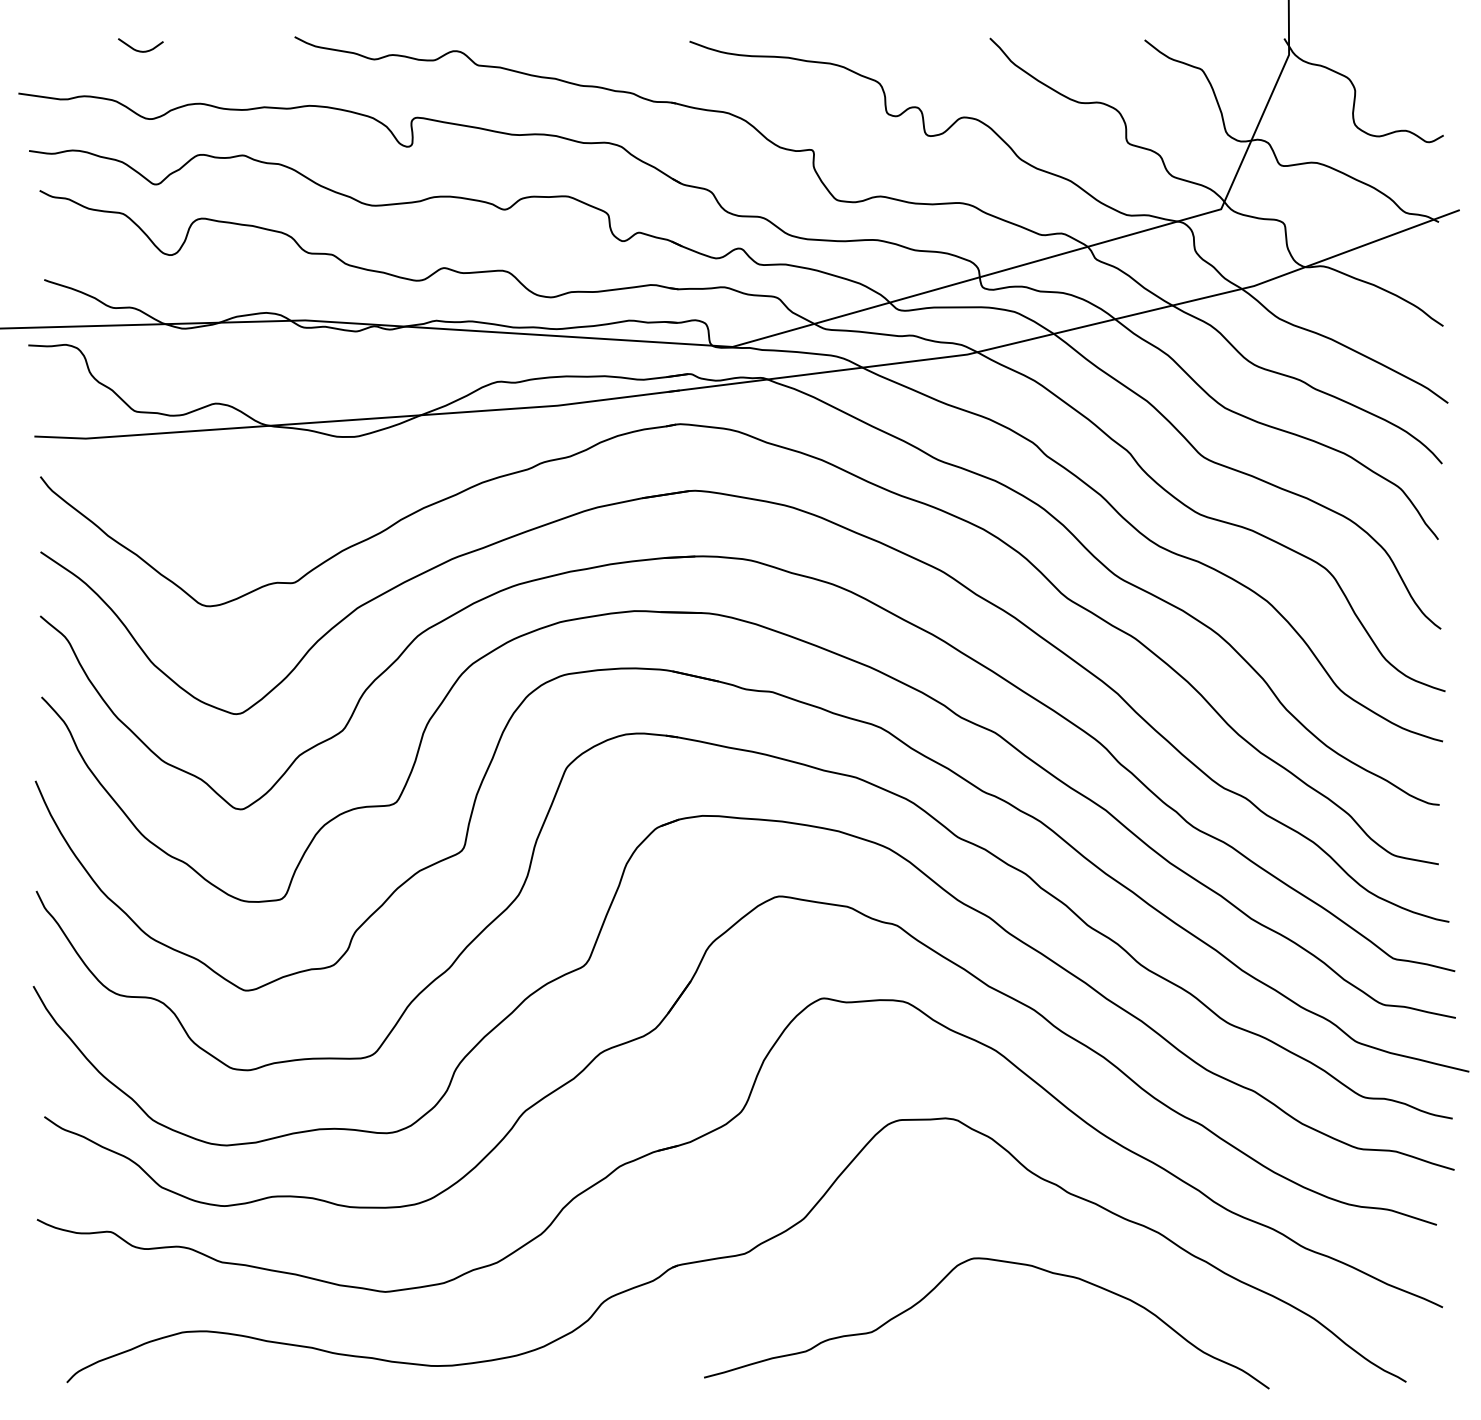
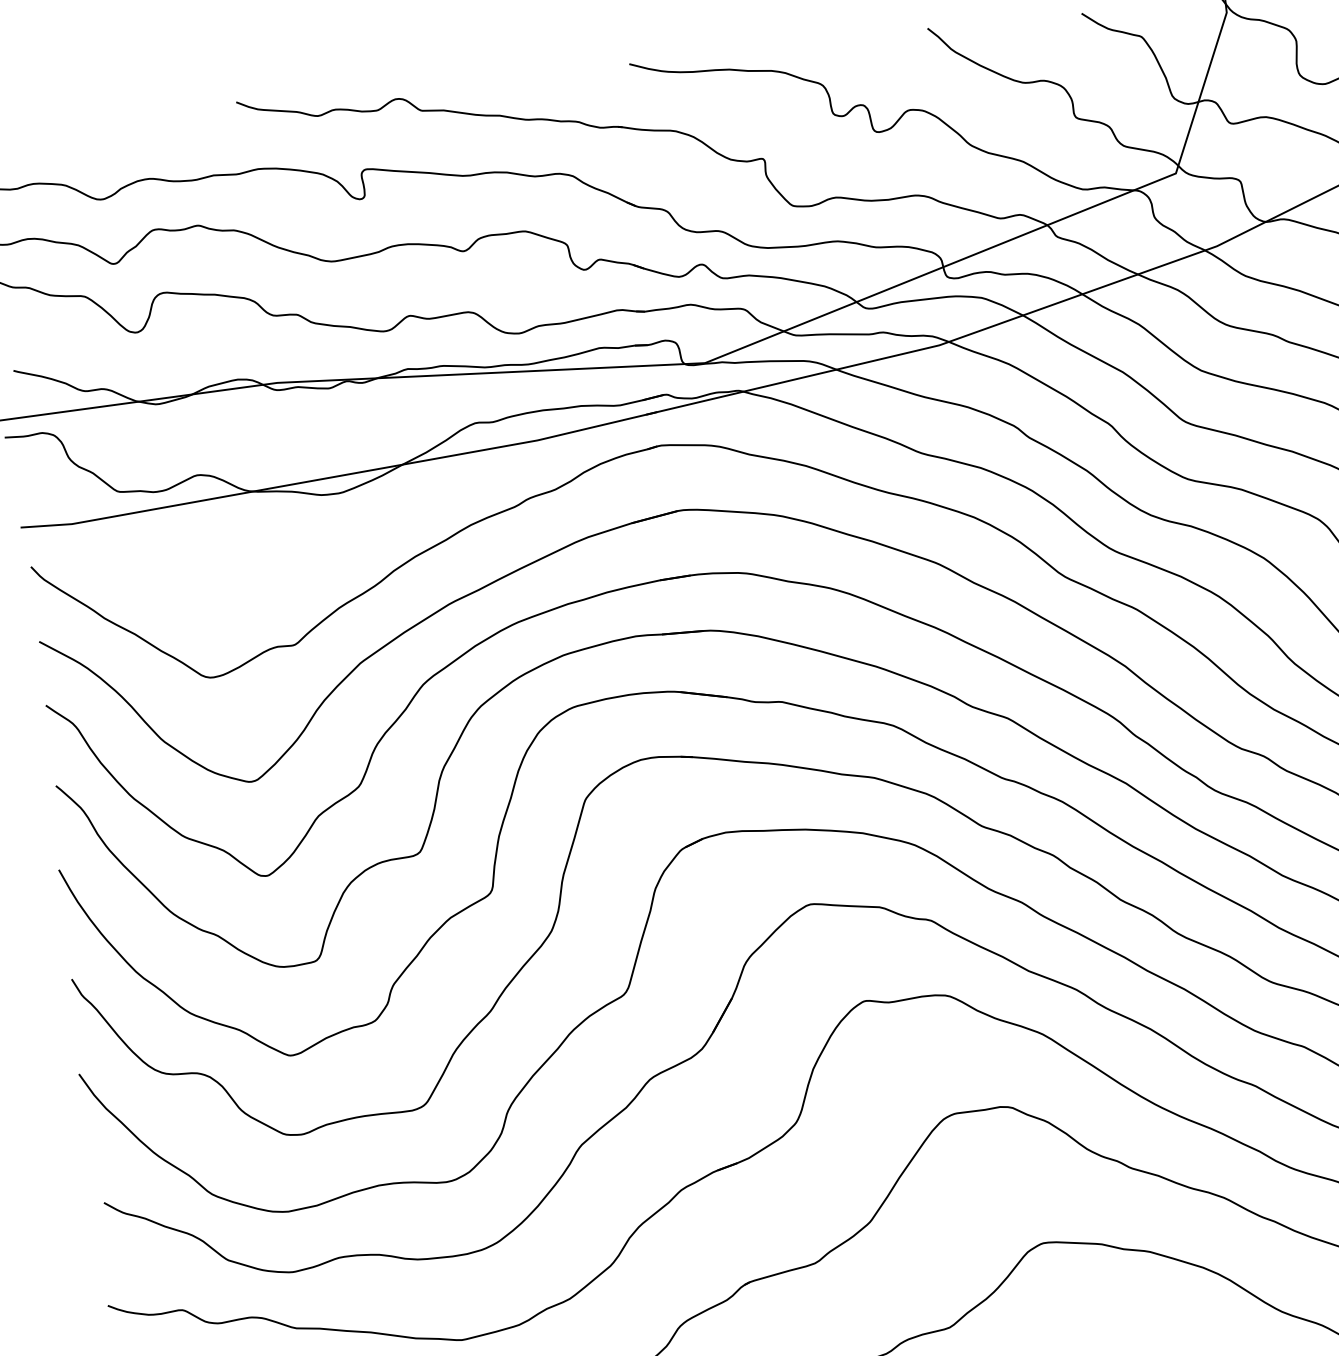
curve: (140, 50) -> (84, 132), removed

